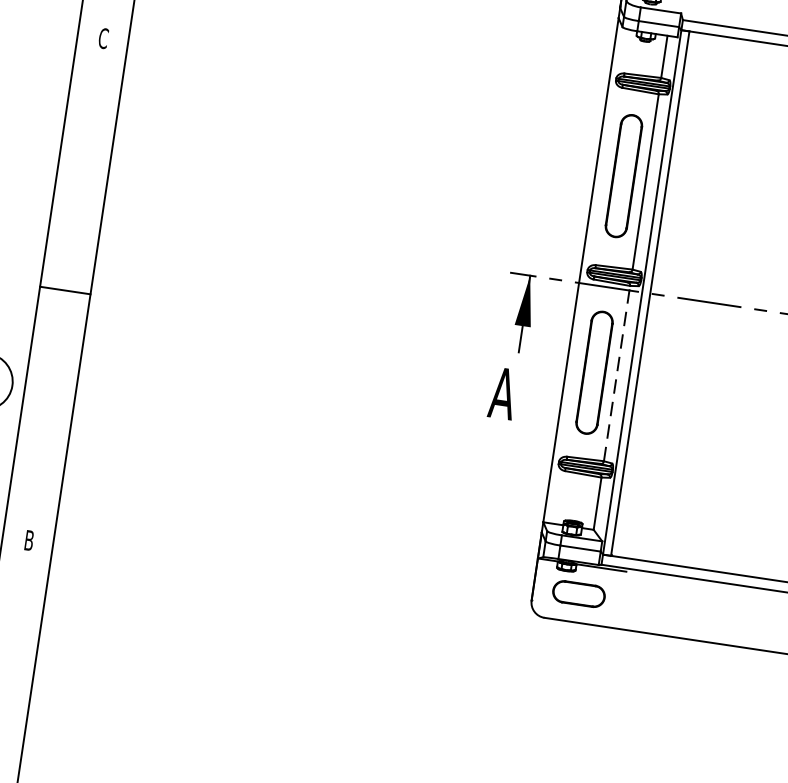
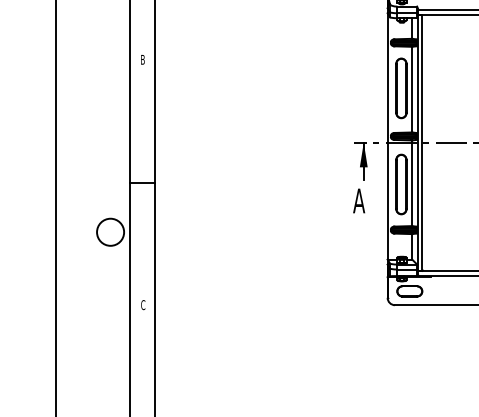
text: (102, 37) -> (142, 59), C -> B
line: (617, 374) -> (412, 183), dashed -> solid
text: (29, 541) -> (143, 305), B -> C

